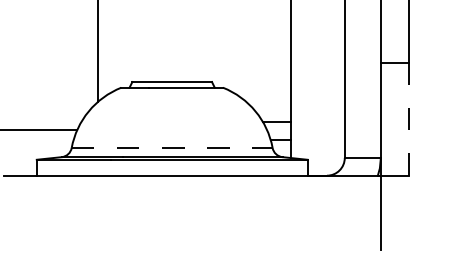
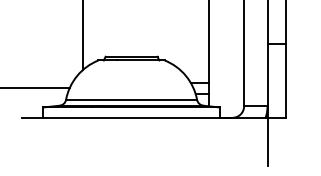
line: (409, 118) -> (286, 80), dashed -> solid
line: (173, 147) -> (132, 99), dashed -> solid

